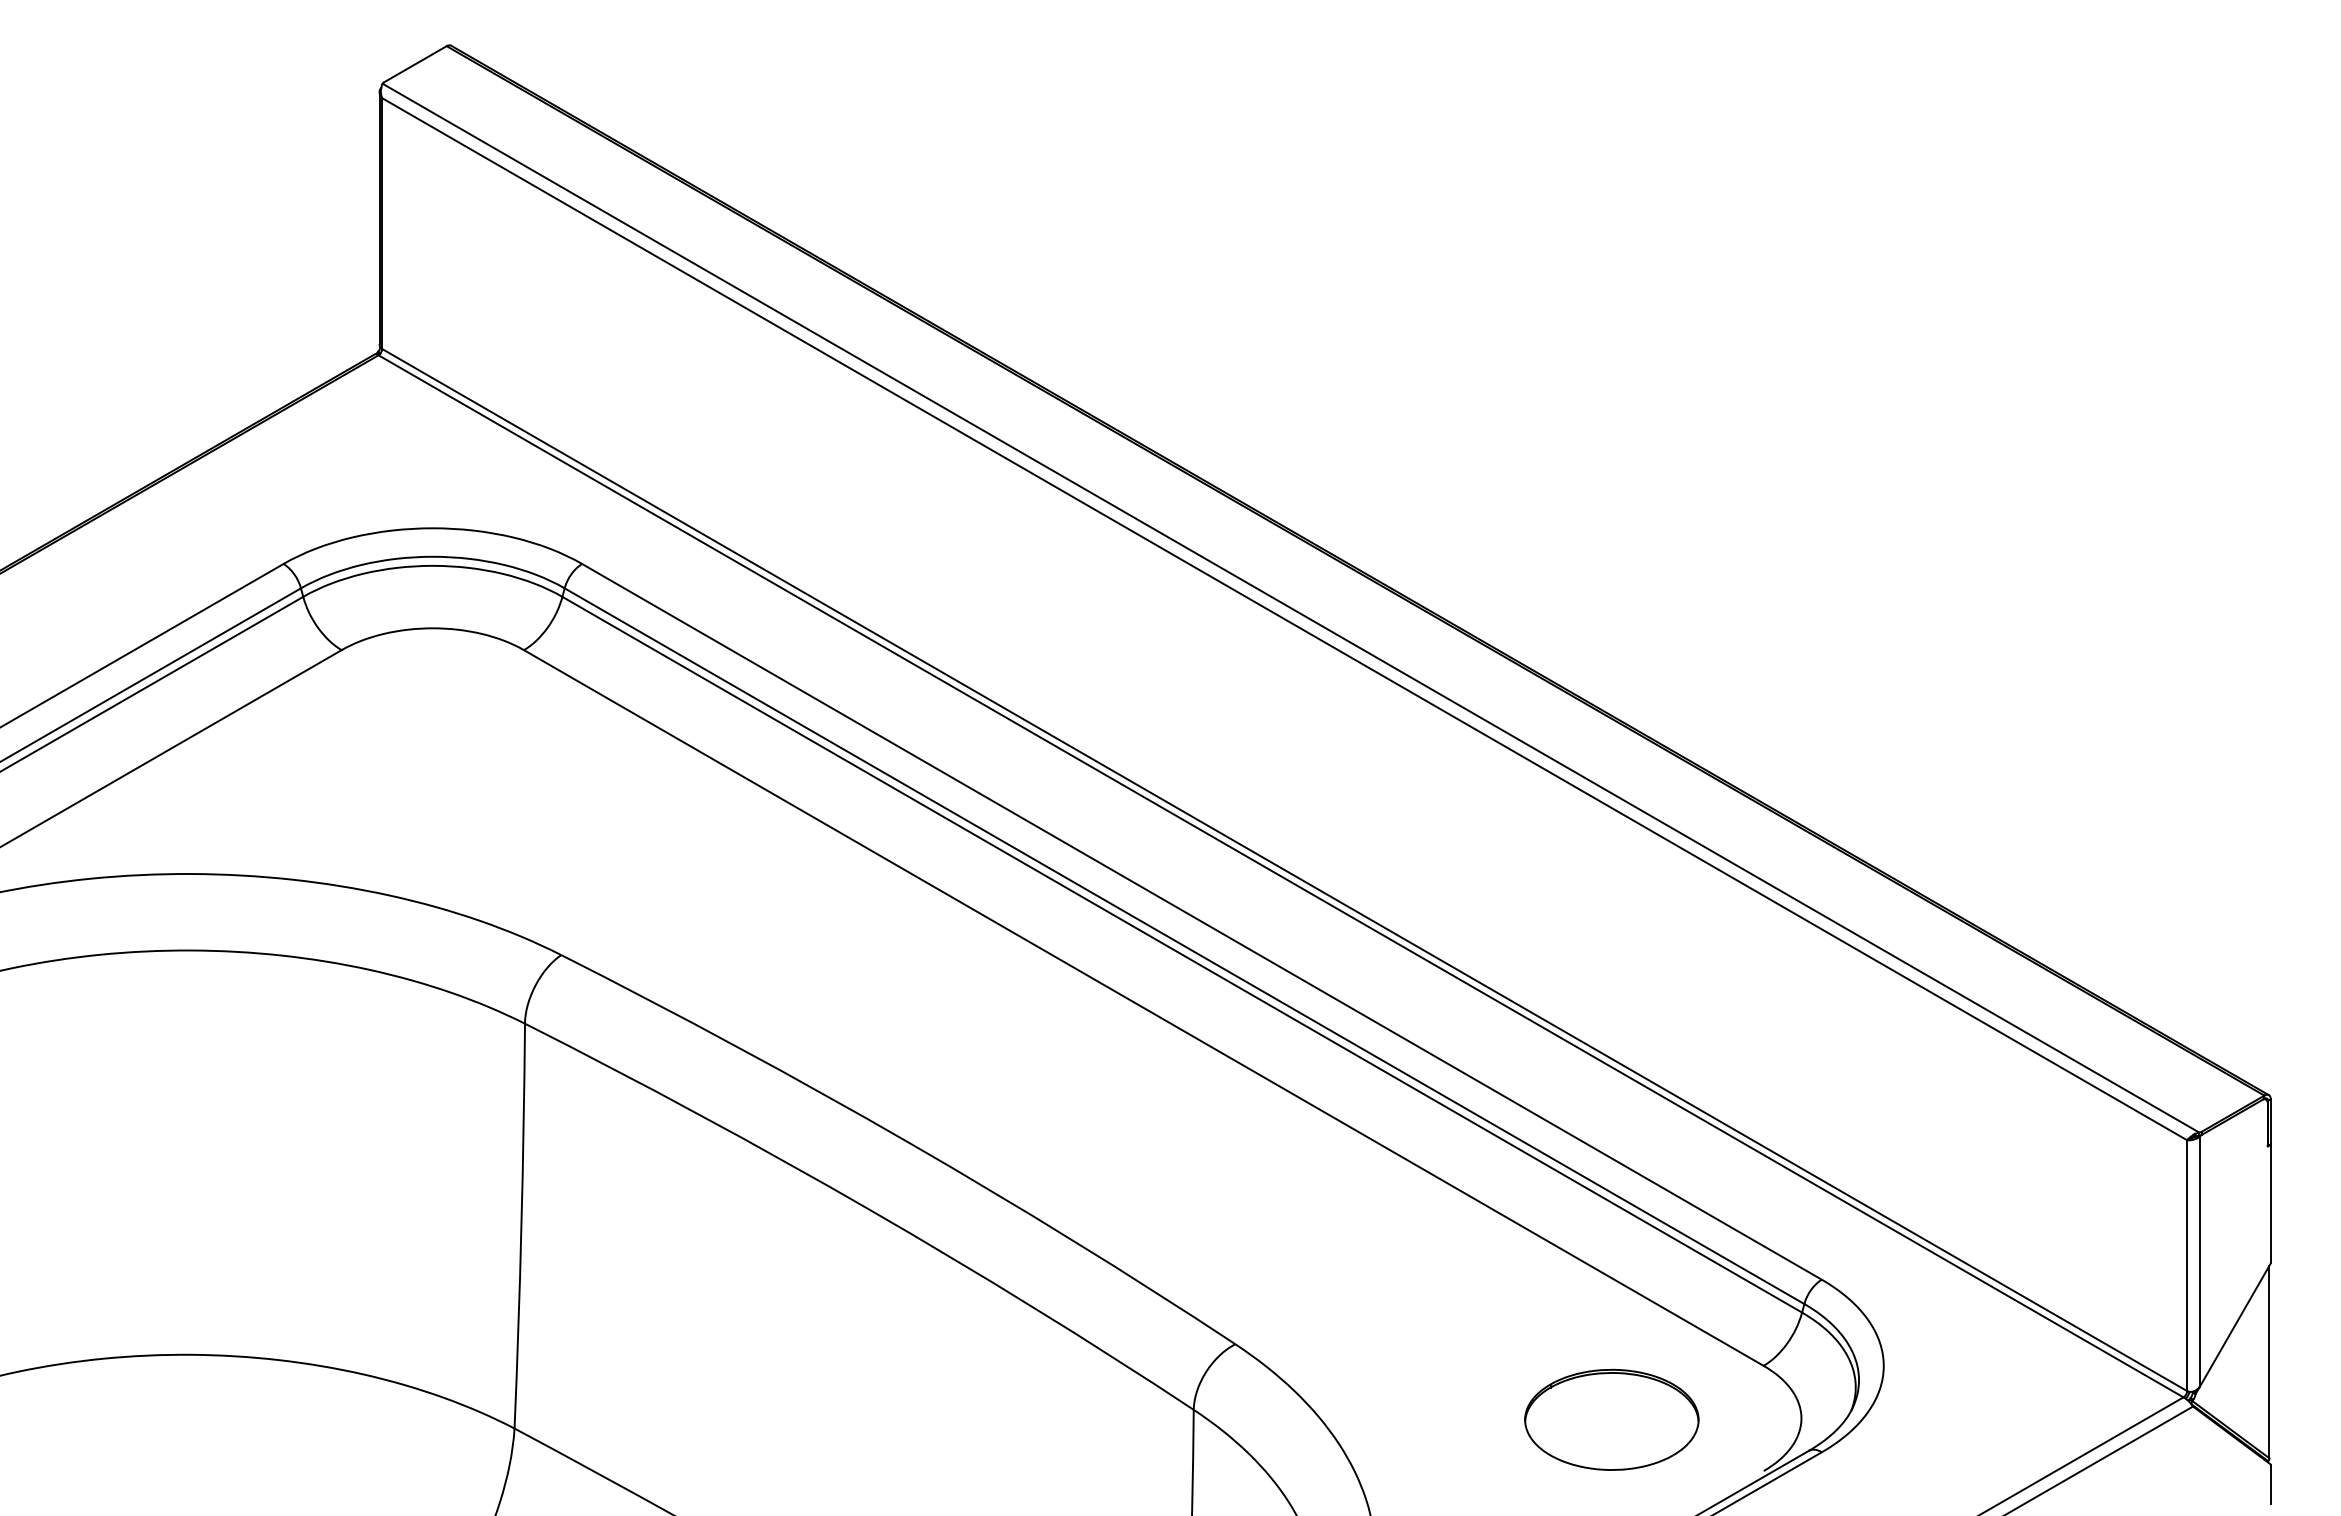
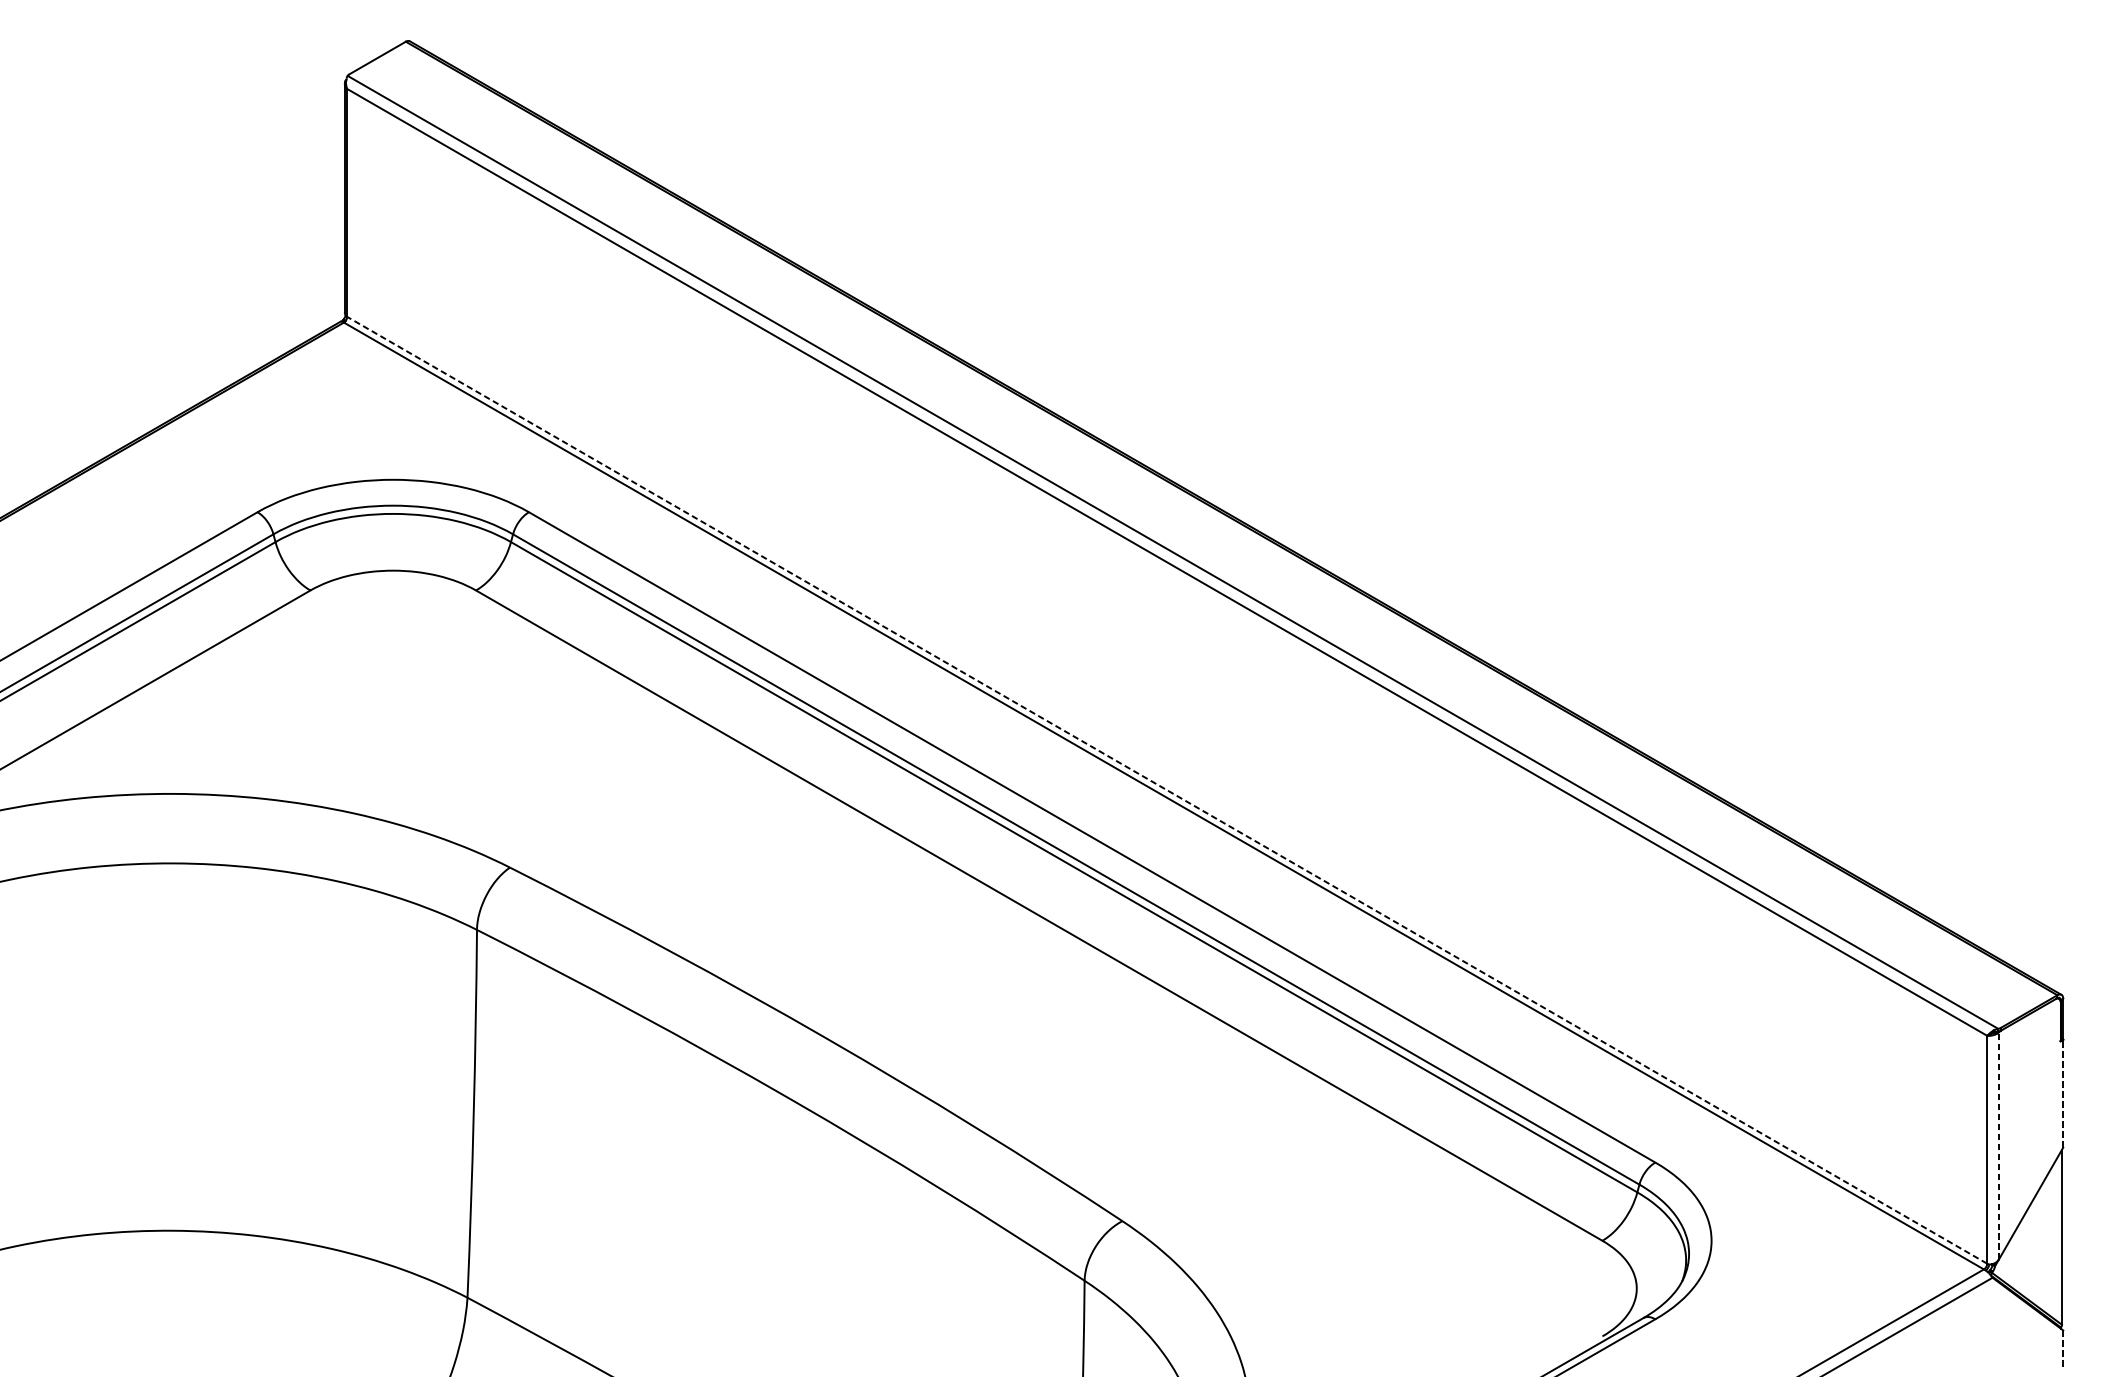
line: (1284, 869) -> (1167, 789), solid -> dashed
line: (2270, 1203) -> (2062, 1093), solid -> dashed
line: (2199, 1261) -> (1998, 1145), solid -> dashed
part: (1611, 1419) -> (1464, 1289), removed
line: (2270, 1484) -> (2062, 1348), solid -> dashed

